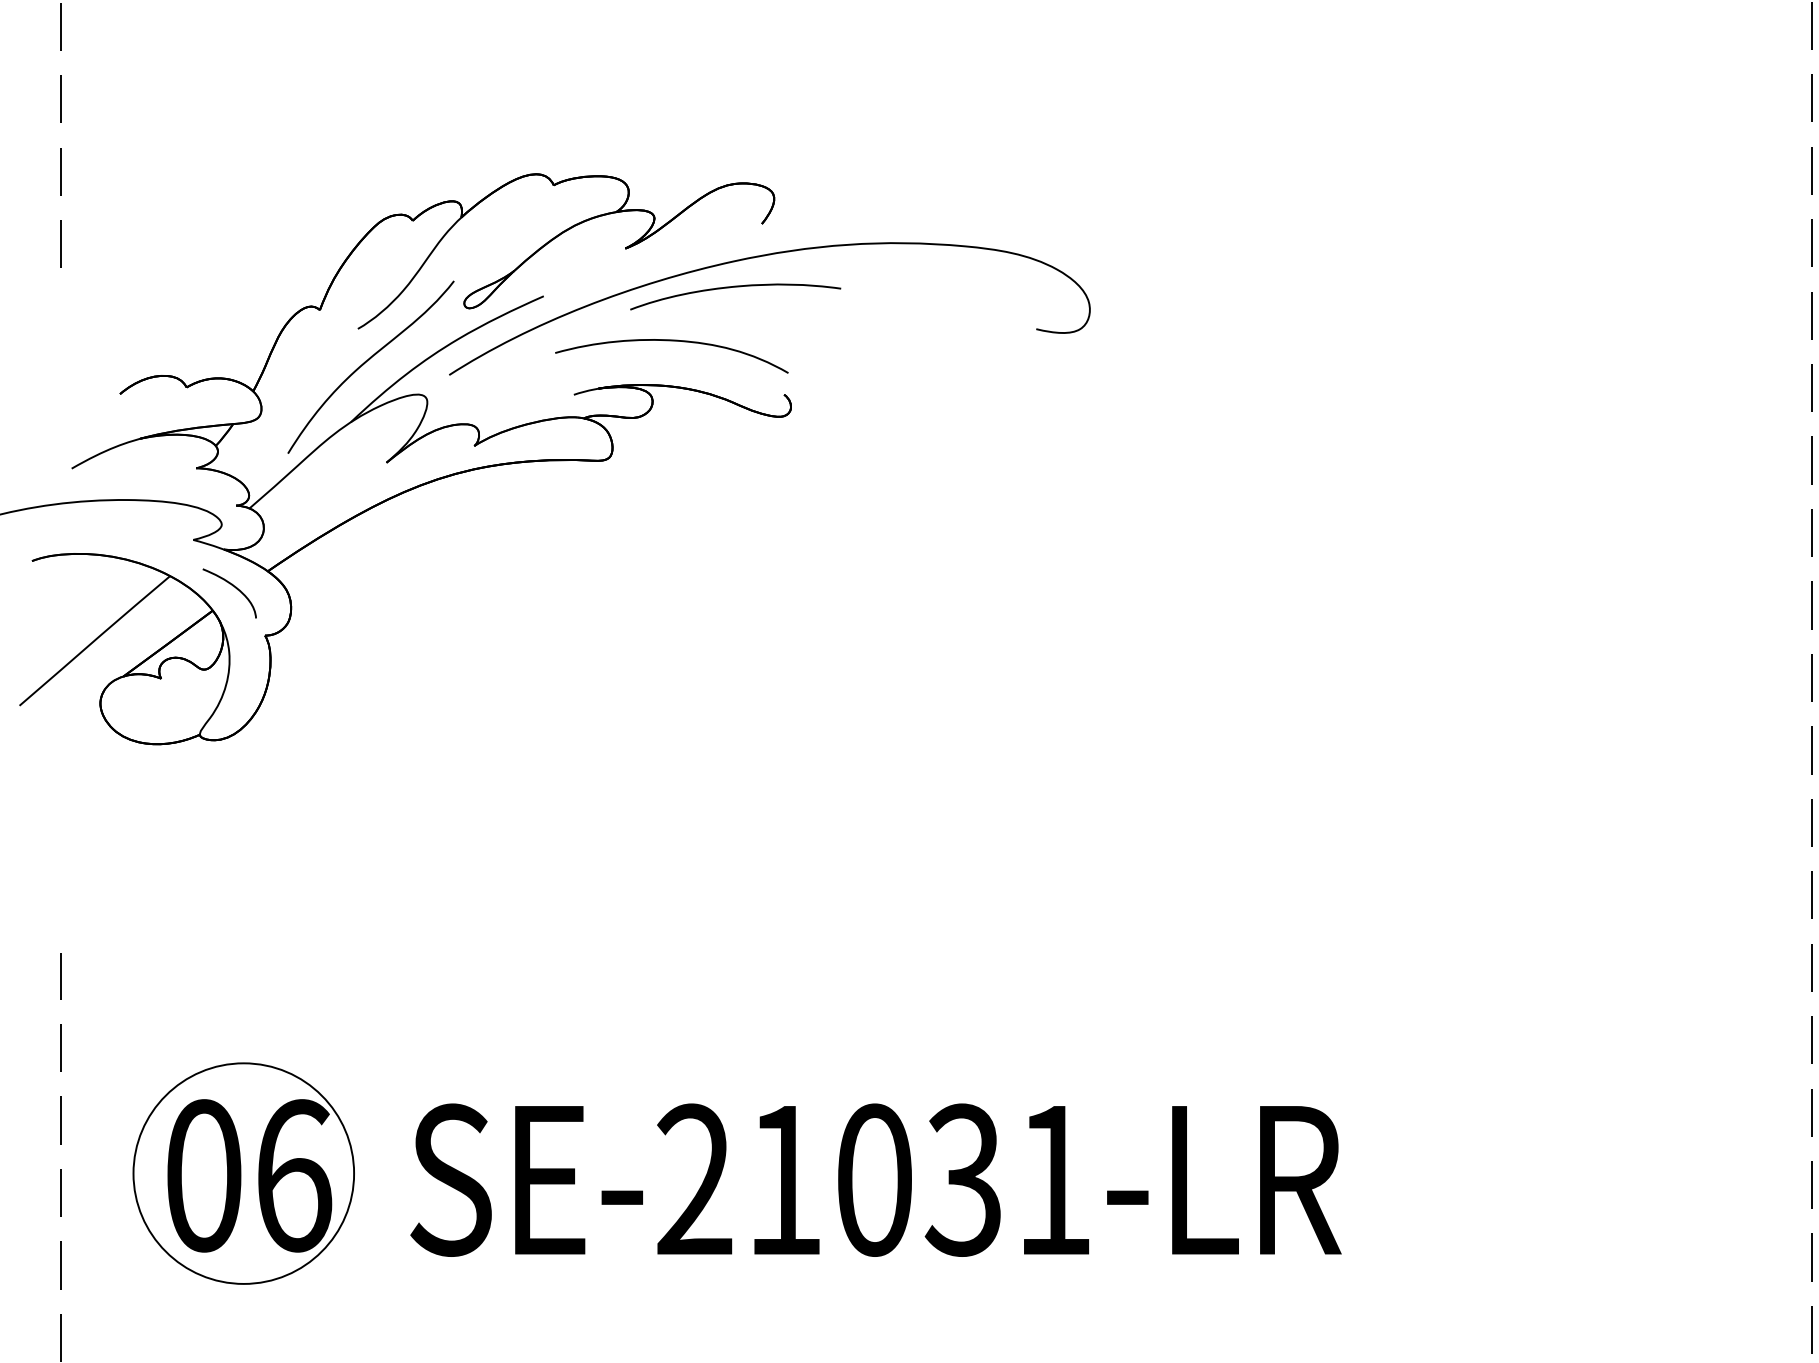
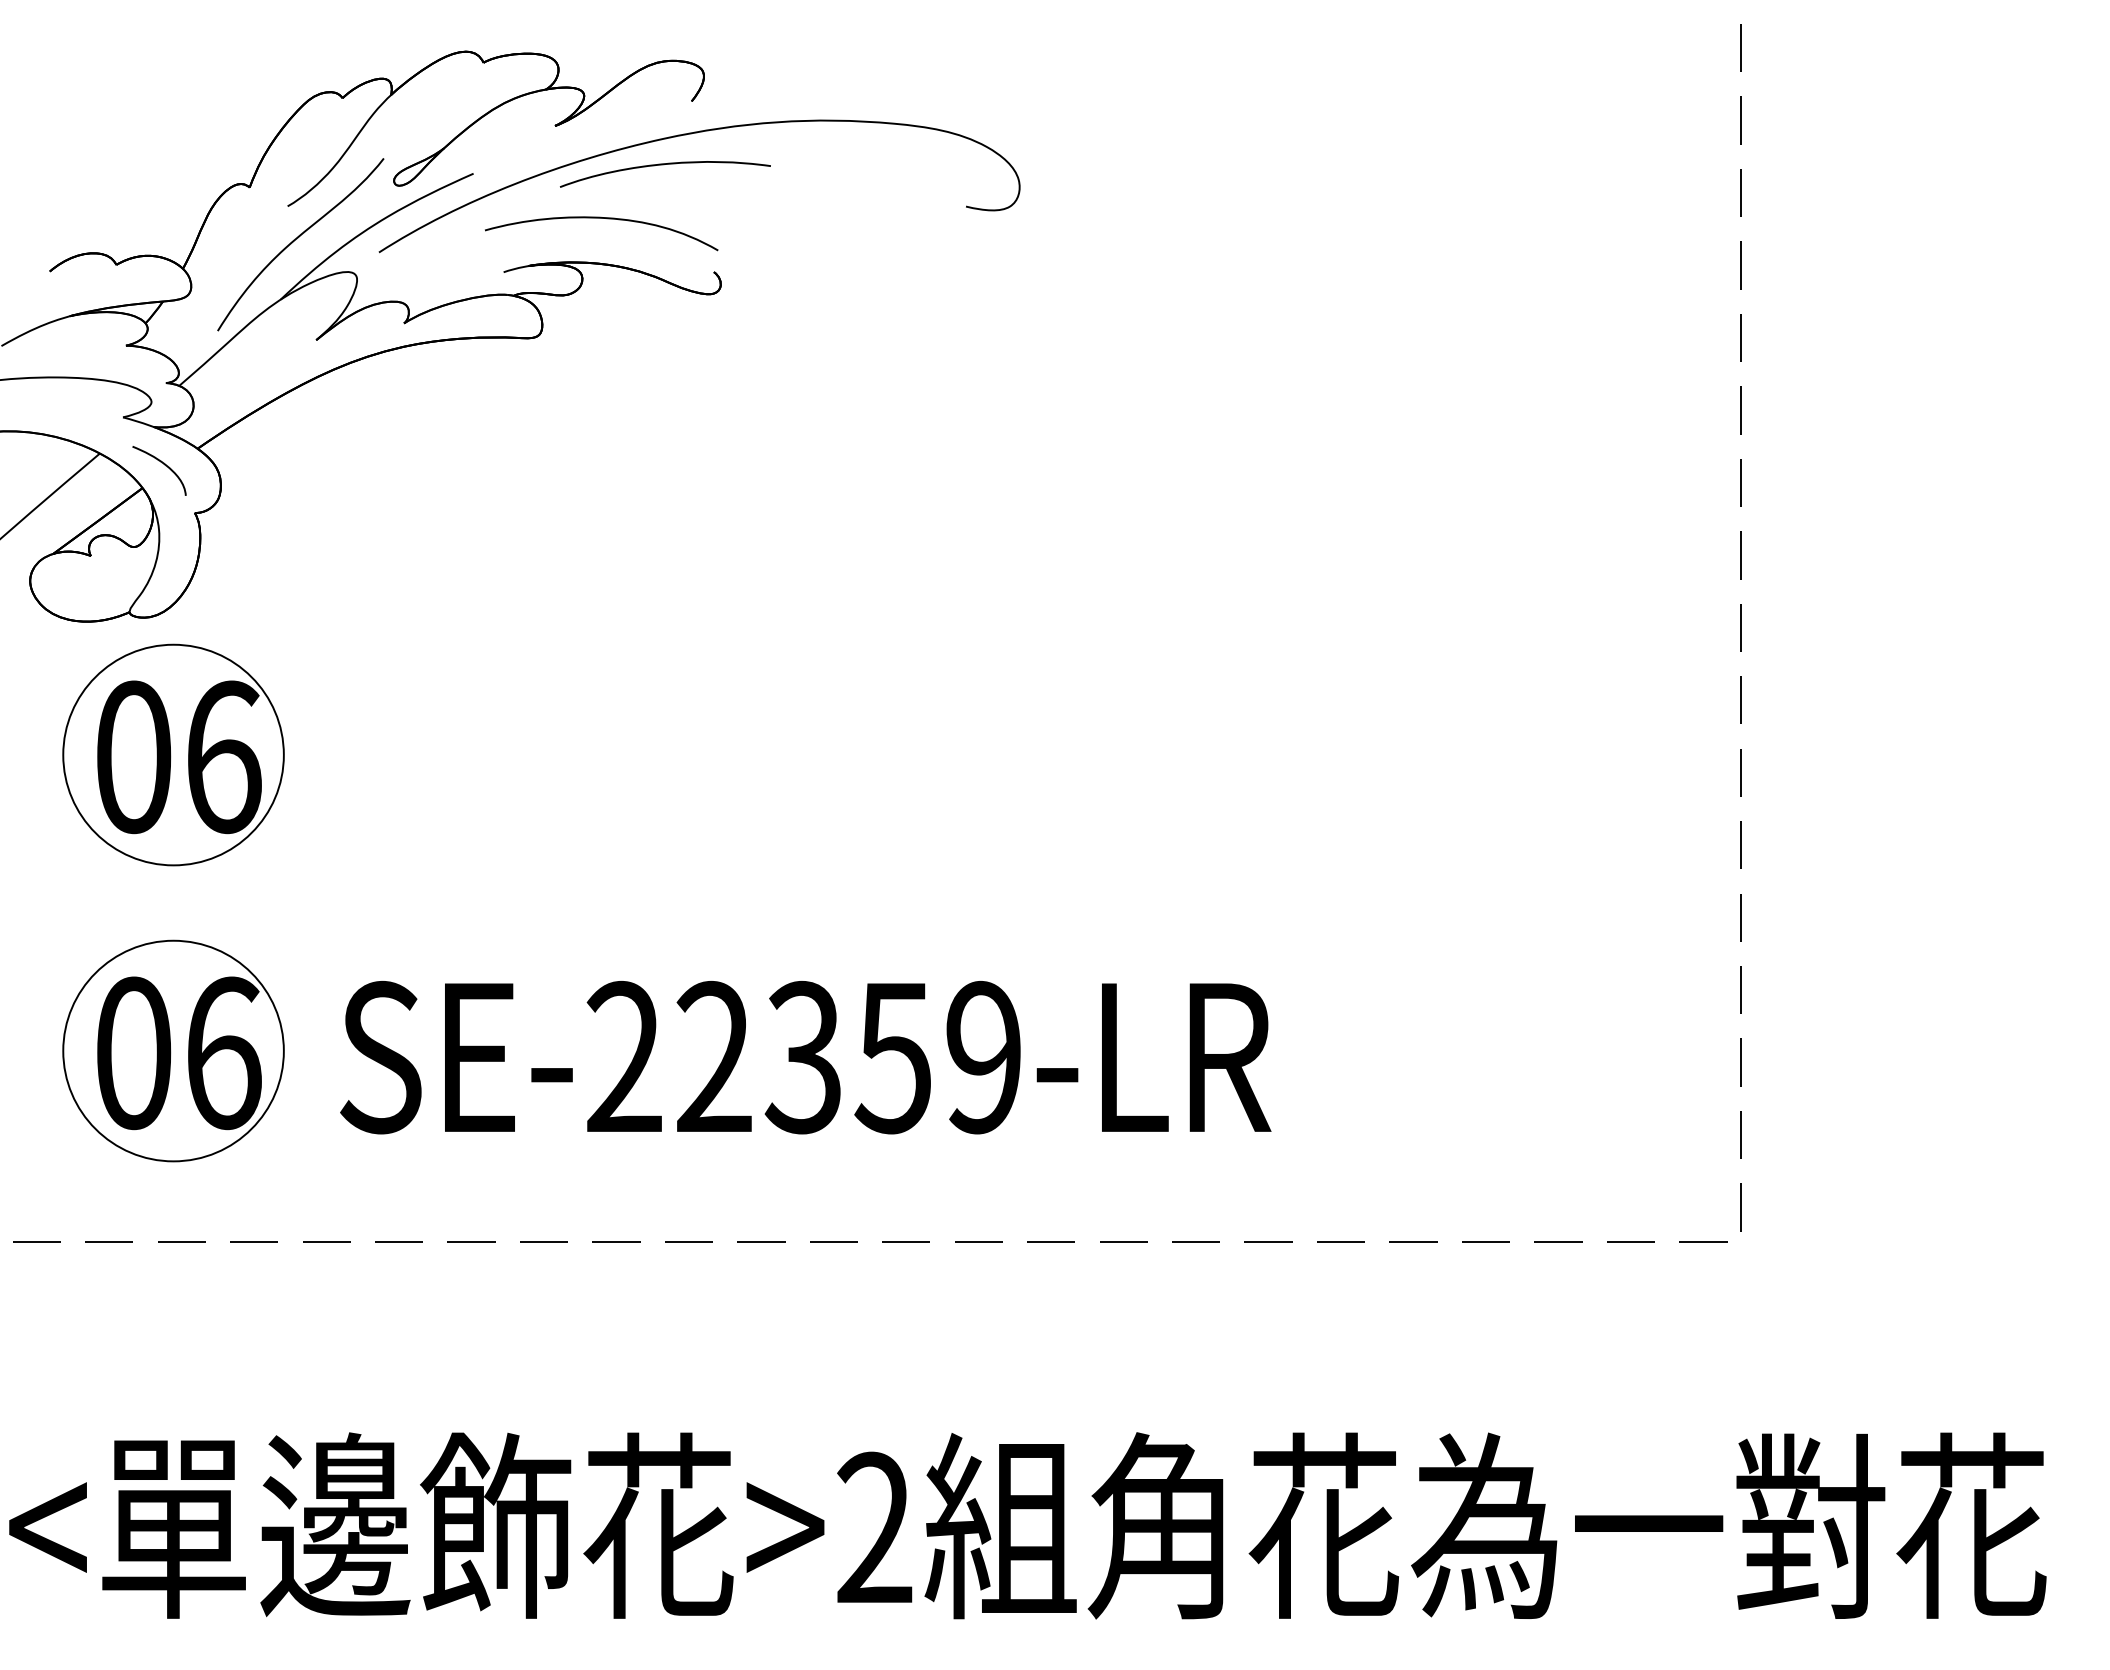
part: (243, 877) -> (173, 754), added
text: (918, 1180) -> (848, 1057), SE-21031-LR -> SE-22359-LR

